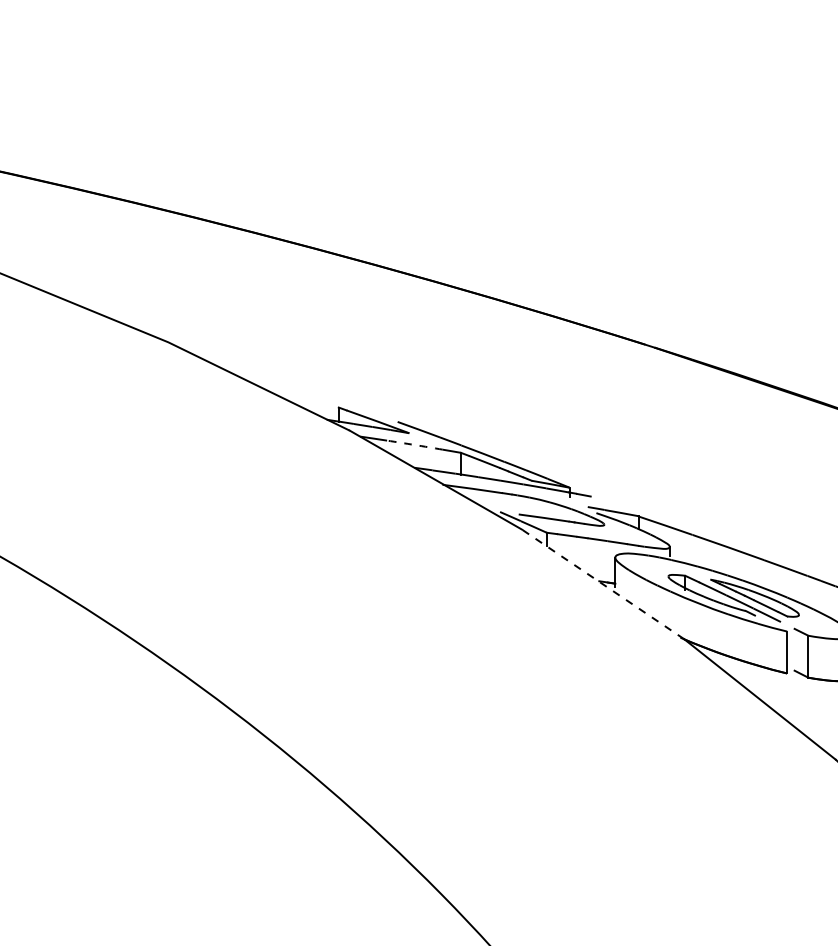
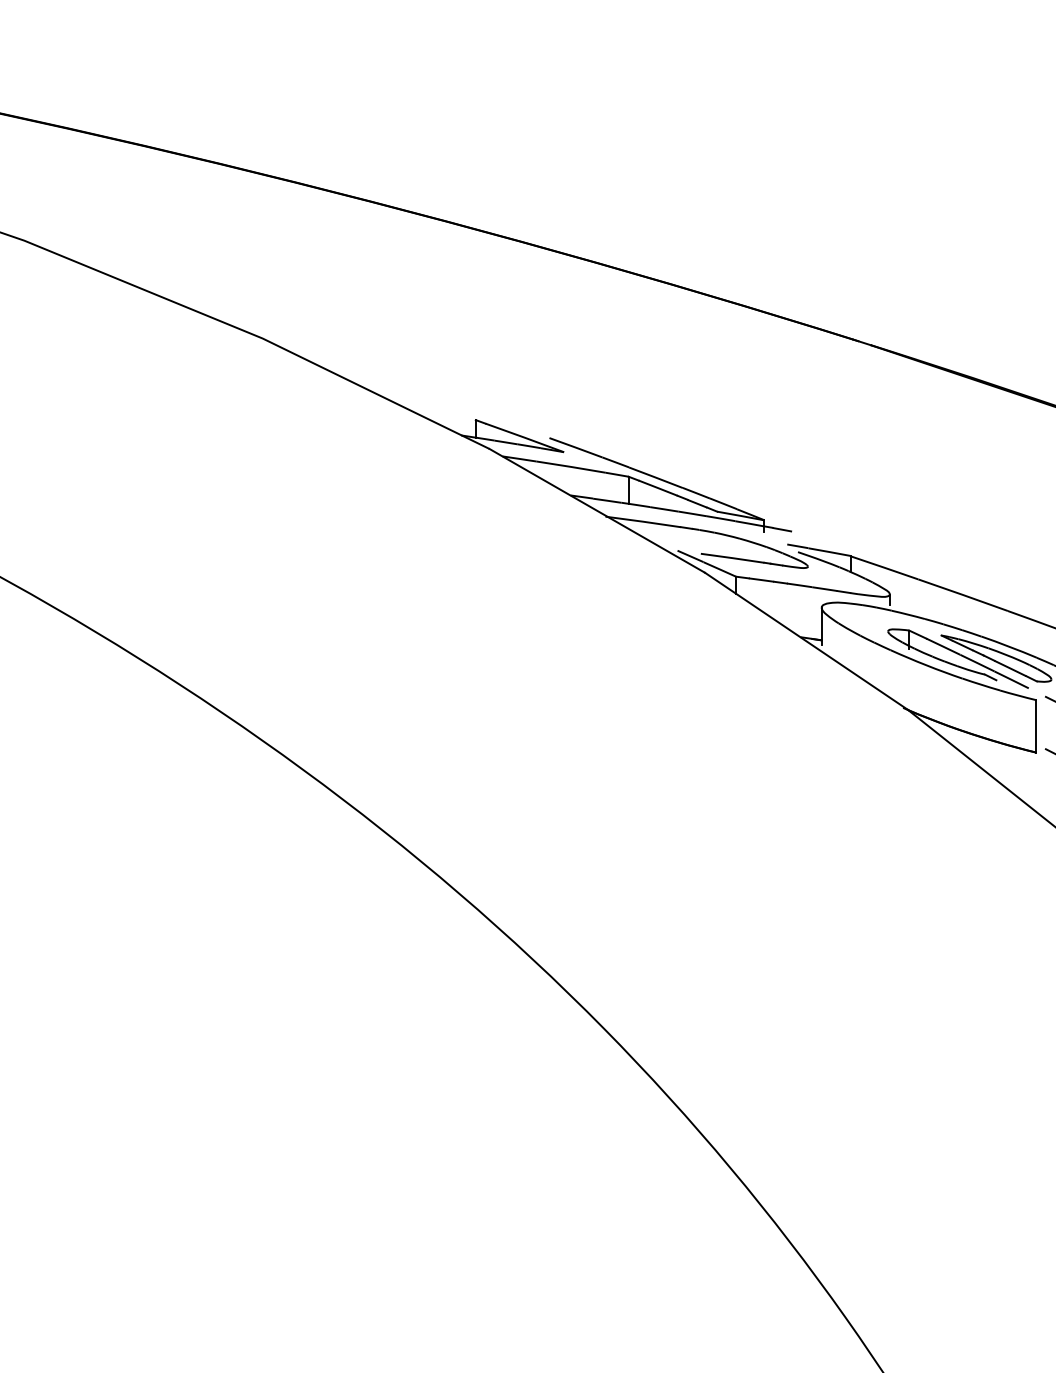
arc: (415, 444) -> (571, 466), dashed -> solid
line: (602, 583) -> (805, 640), dashed -> solid

